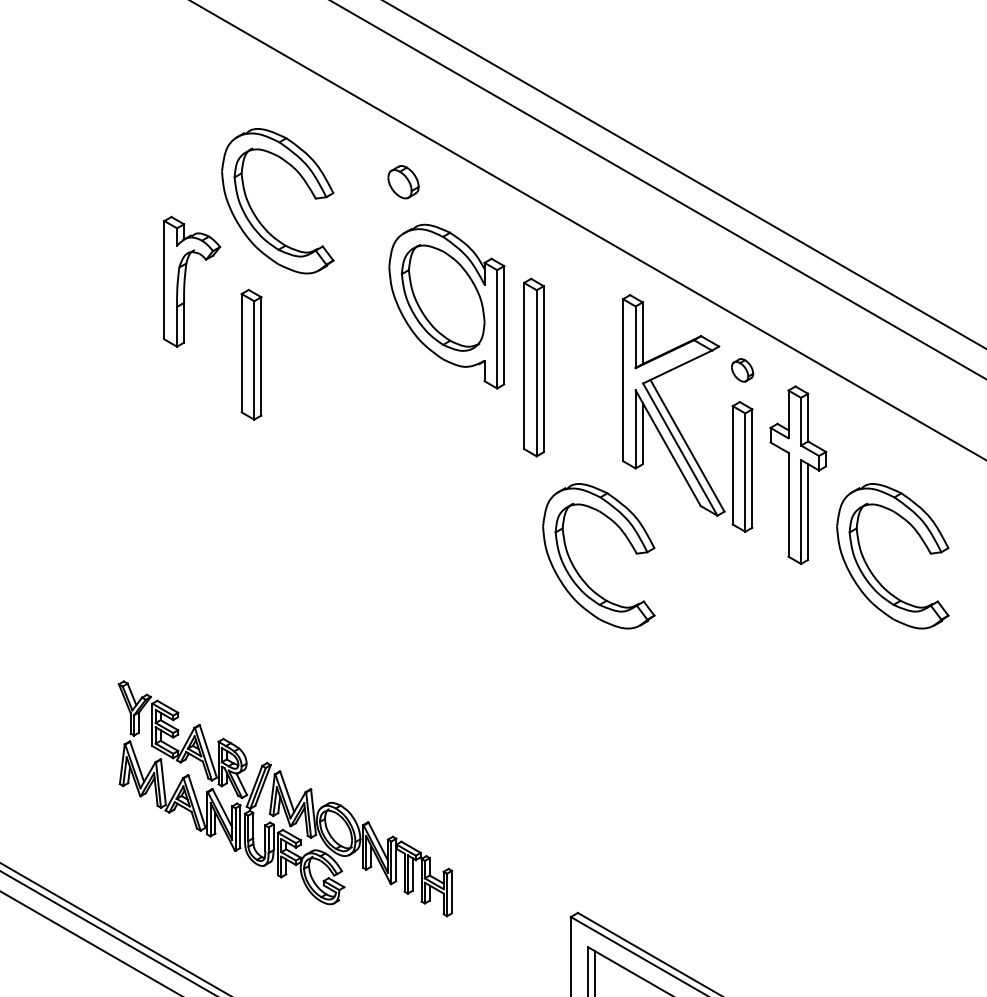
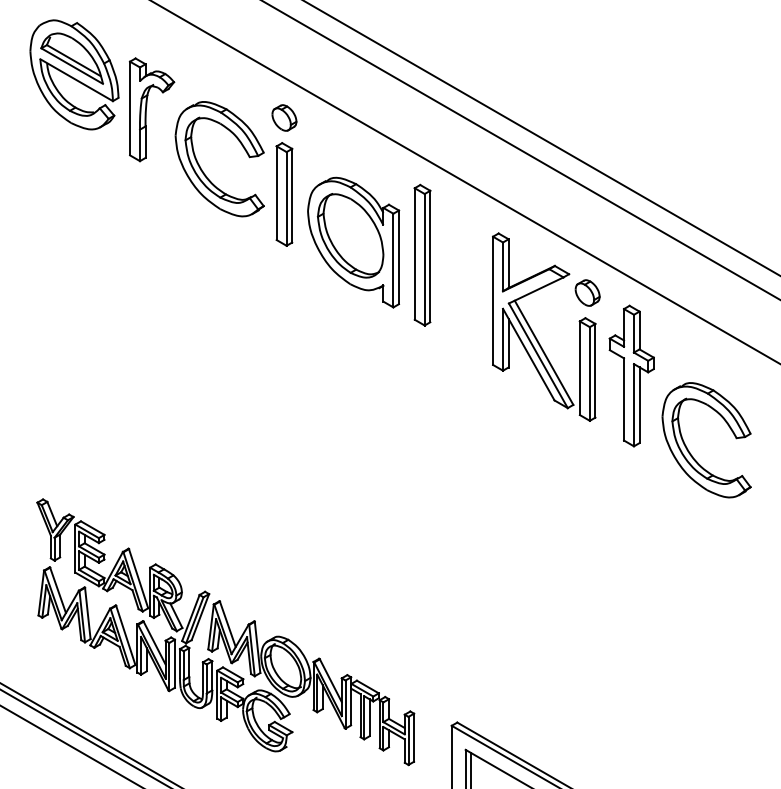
part: (93, 94) -> (73, 74), added
part: (403, 182) -> (284, 118), moved
part: (185, 281) -> (146, 109), moved
part: (251, 354) -> (284, 194), moved
part: (533, 367) -> (422, 255), moved
part: (742, 370) -> (587, 293), size x1.43
part: (577, 570) -> (456, 451), removed
part: (285, 798) -> (225, 631), size x1.43

